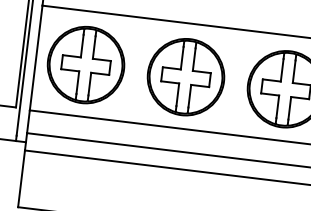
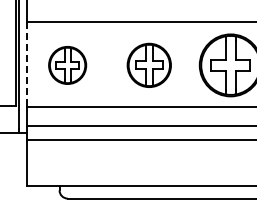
line: (35, 57) -> (26, 64), solid -> dashed
part: (85, 65) -> (67, 65), size x0.6
part: (186, 77) -> (149, 65), size x0.7

